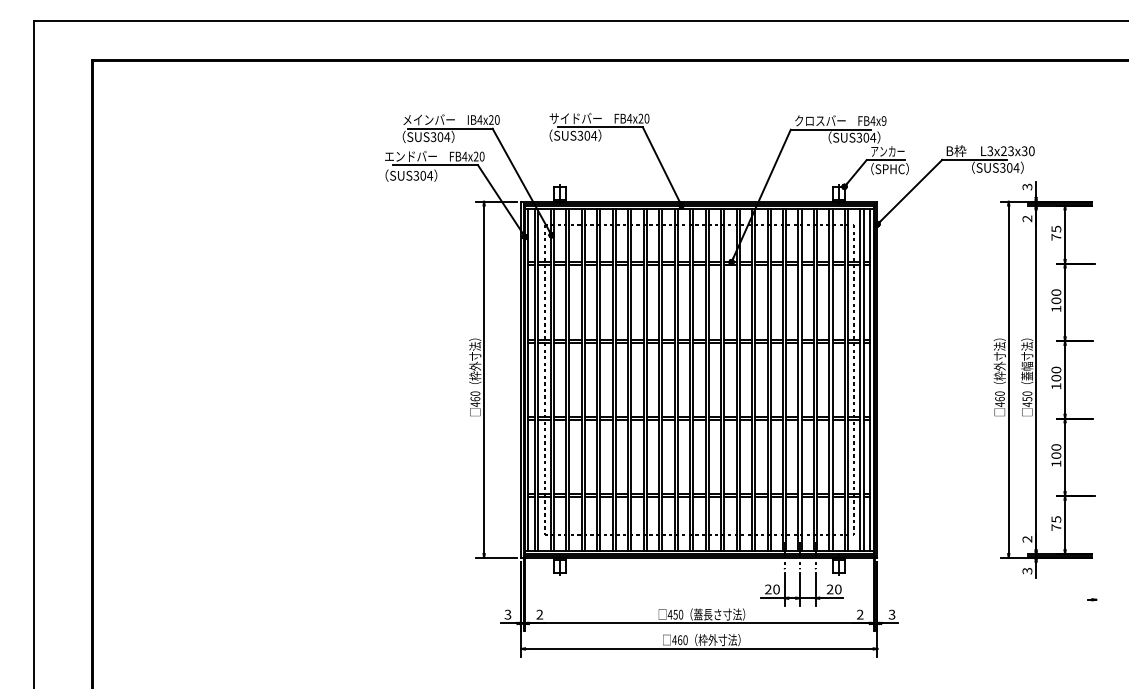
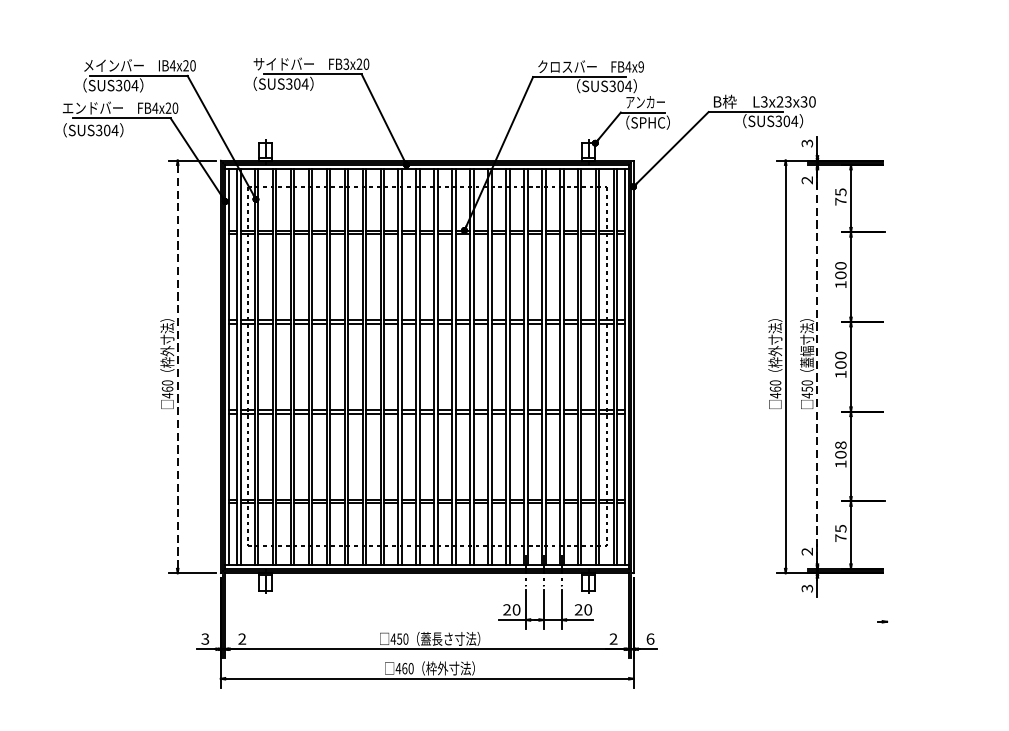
text: (629, 118) -> (346, 64), FB4x20 -> FB3x20
line: (484, 380) -> (178, 367), solid -> dashed
line: (1036, 380) -> (817, 367), solid -> dashed
text: (1056, 447) -> (841, 445), 100 -> 108
text: (891, 614) -> (649, 638), 3 -> 6

